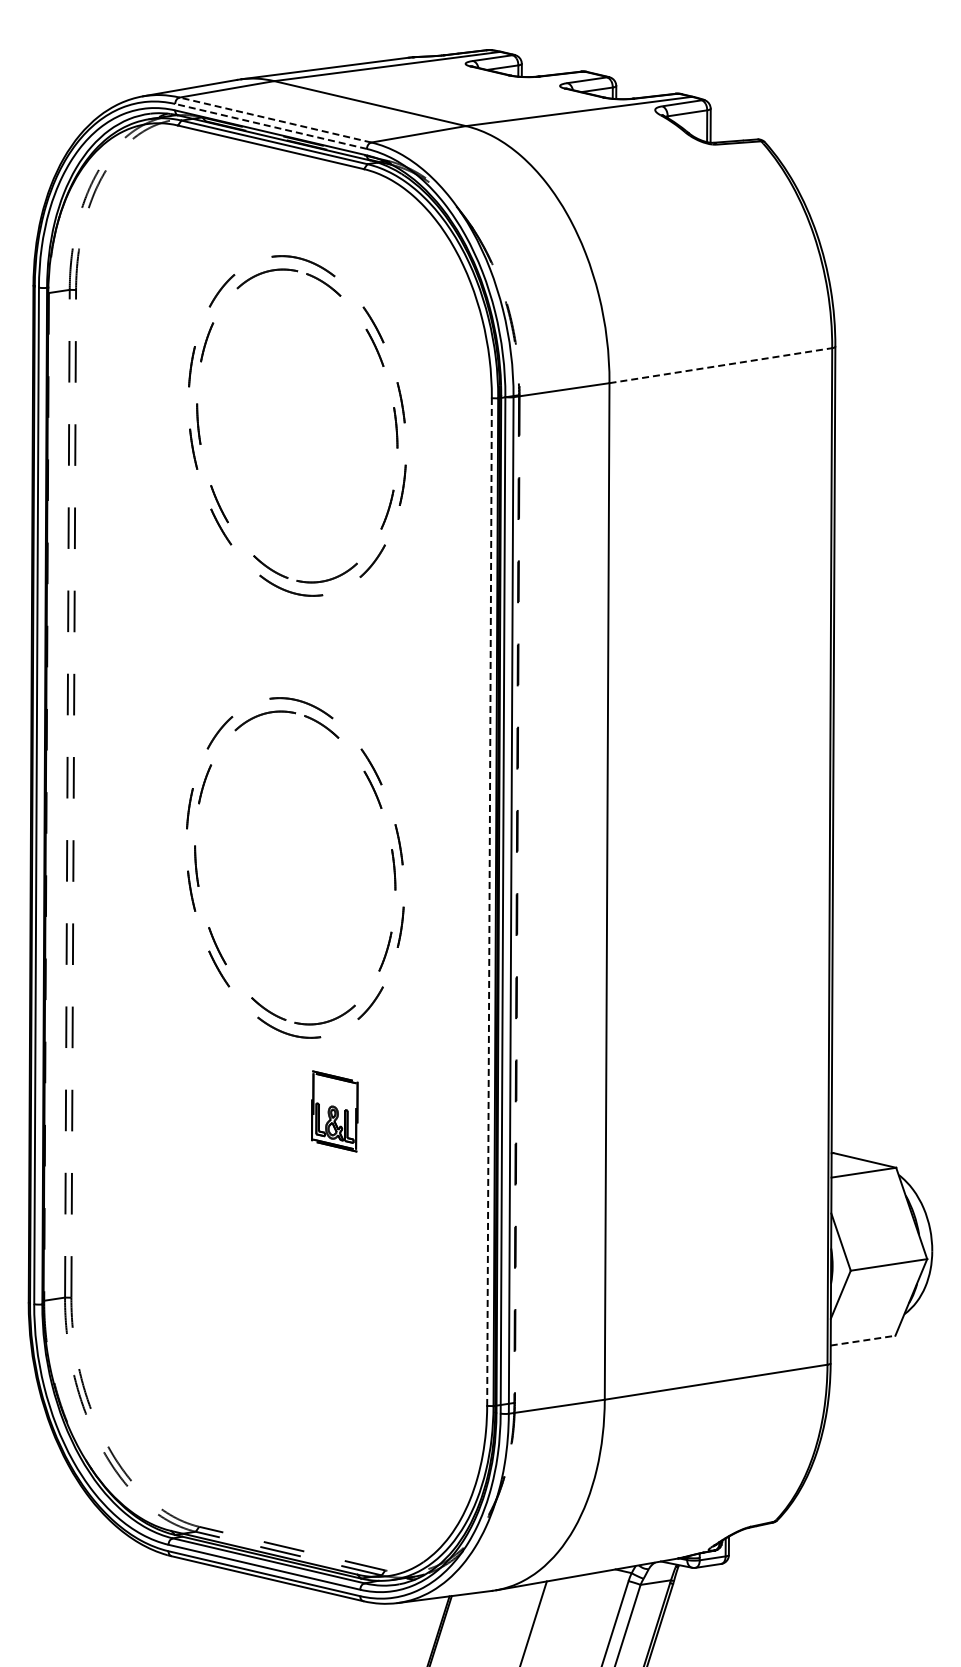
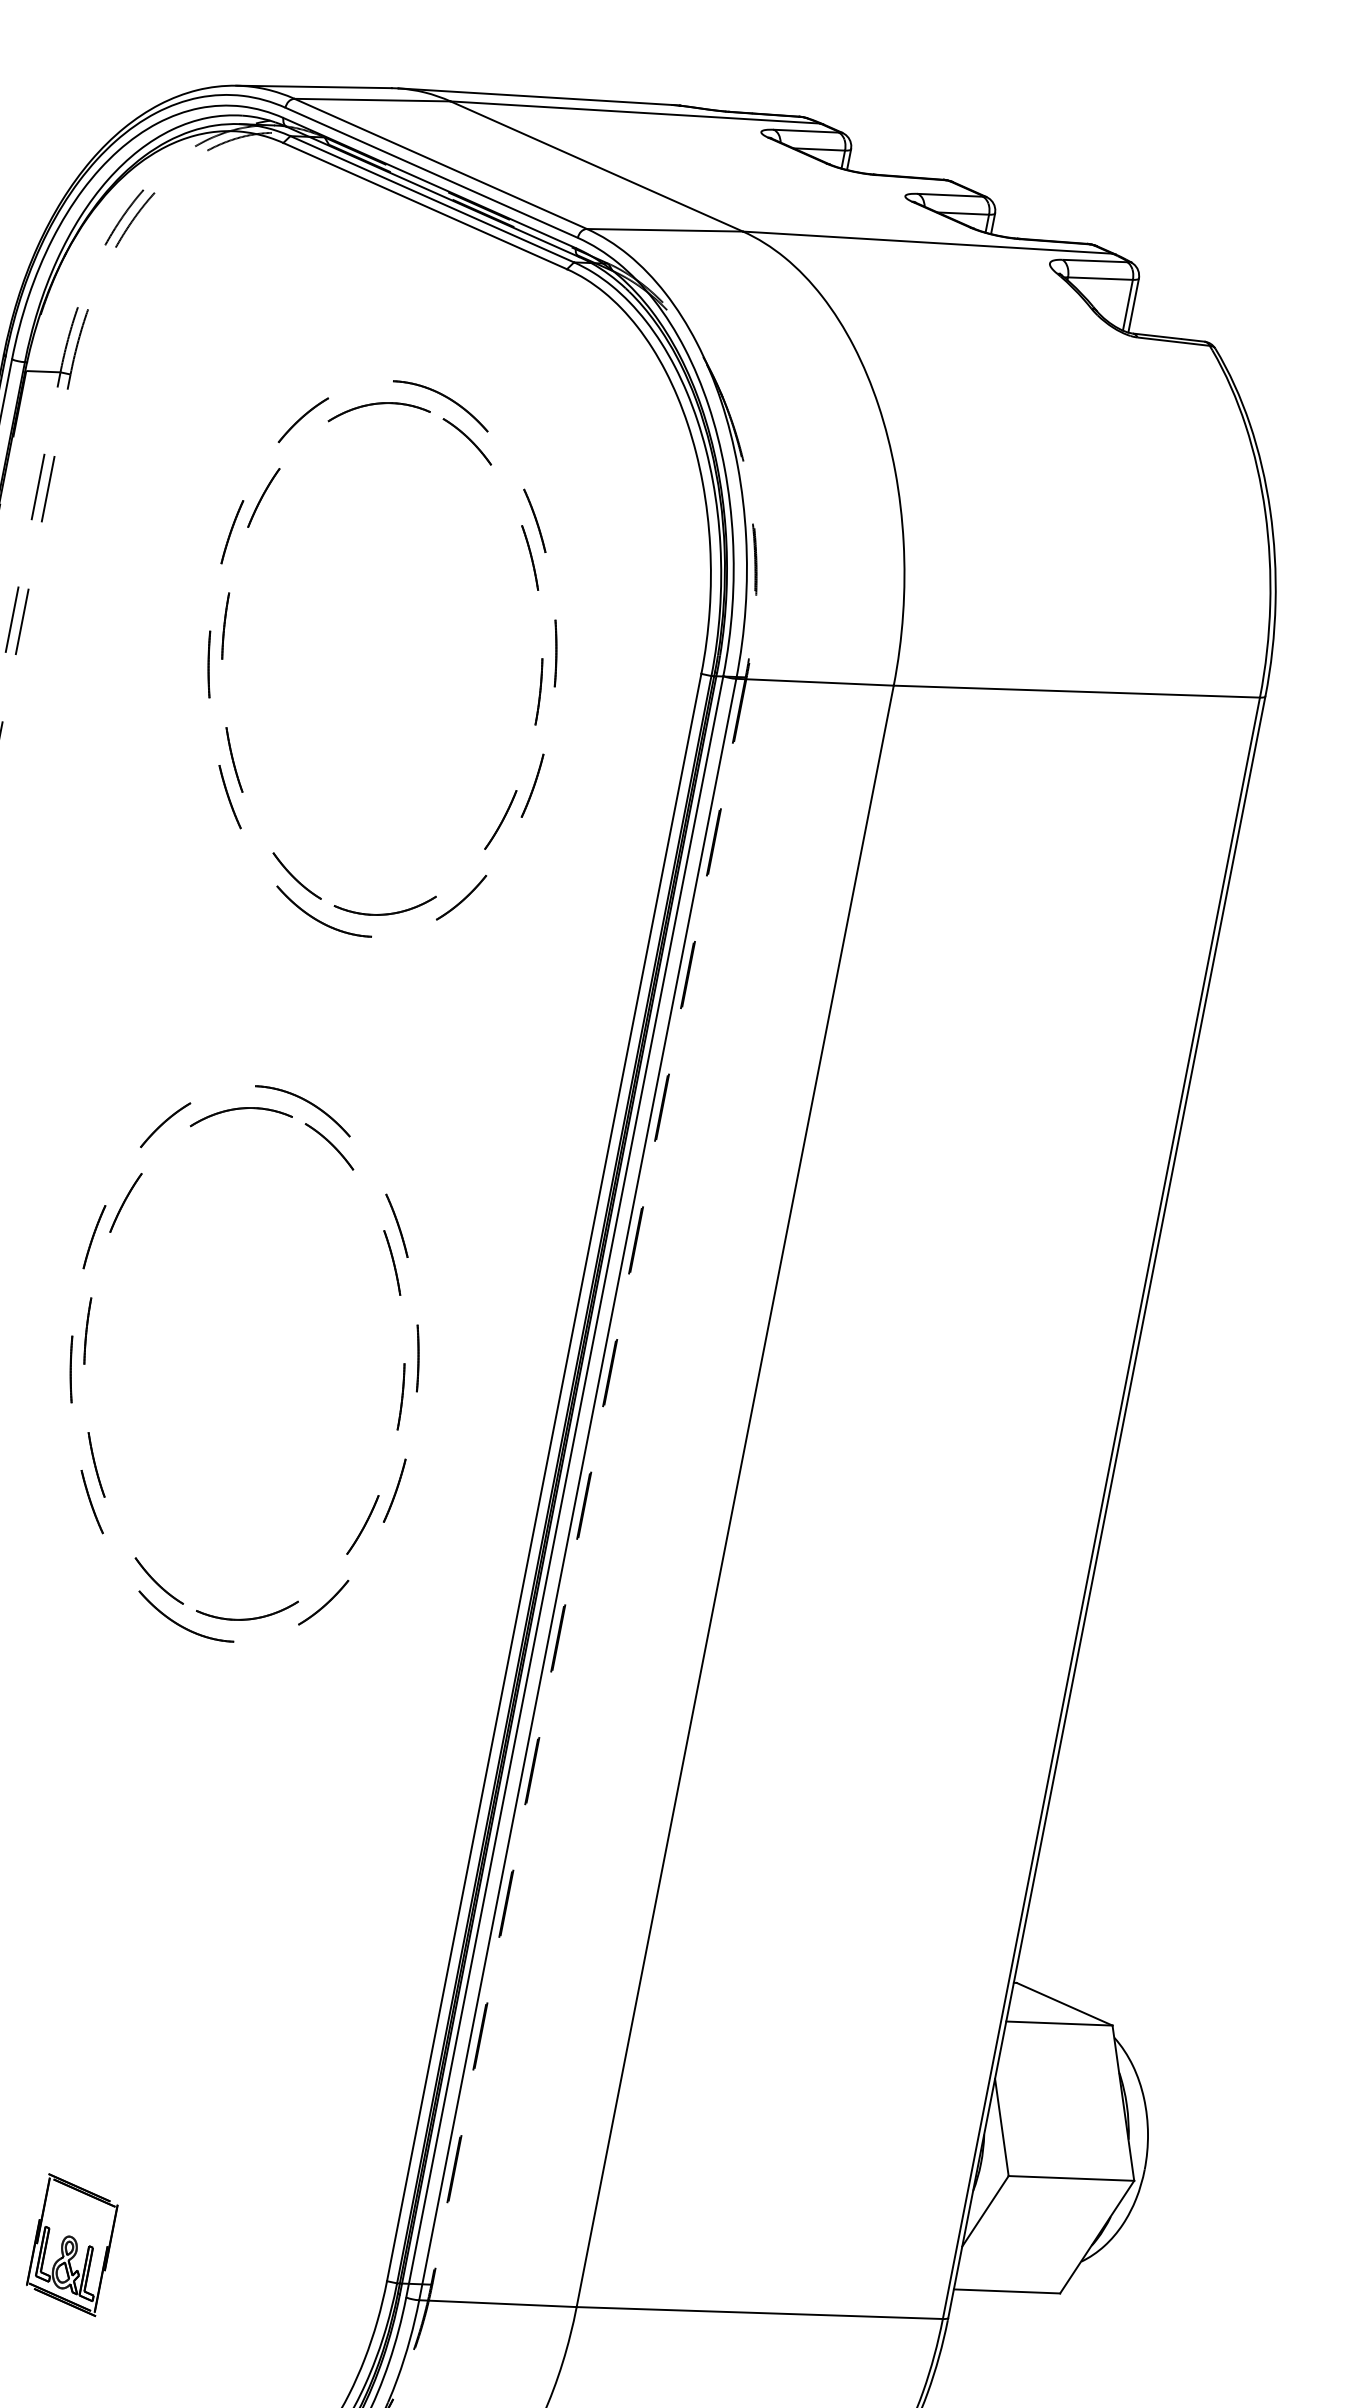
line: (275, 119) -> (440, 163), dashed -> solid
line: (270, 126) -> (430, 172), dashed -> solid
line: (720, 365) -> (1076, 691), dashed -> solid
line: (489, 902) -> (544, 1478), dashed -> solid
part: (334, 1111) -> (71, 2245), moved
line: (863, 1340) -> (1007, 2291), dashed -> solid

